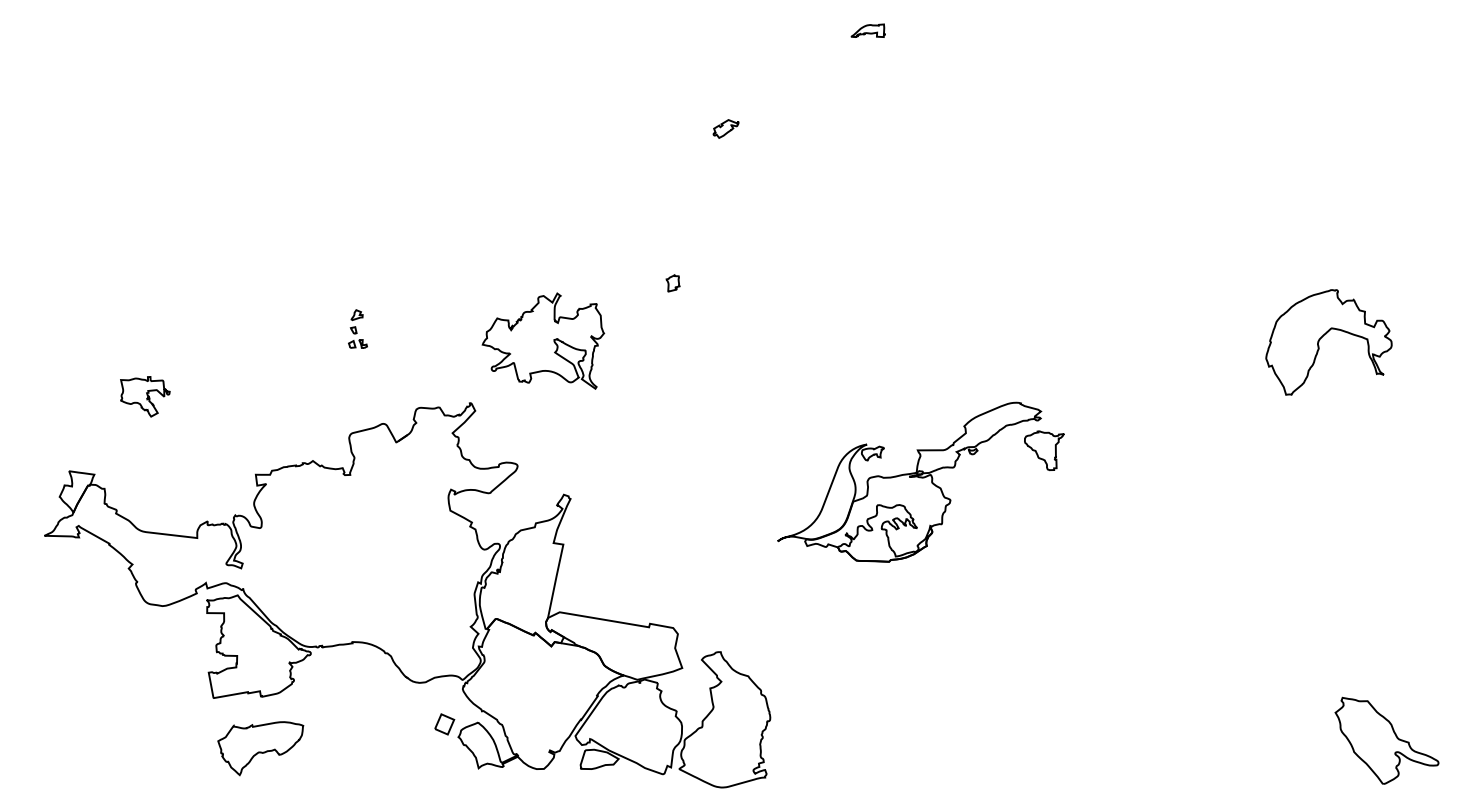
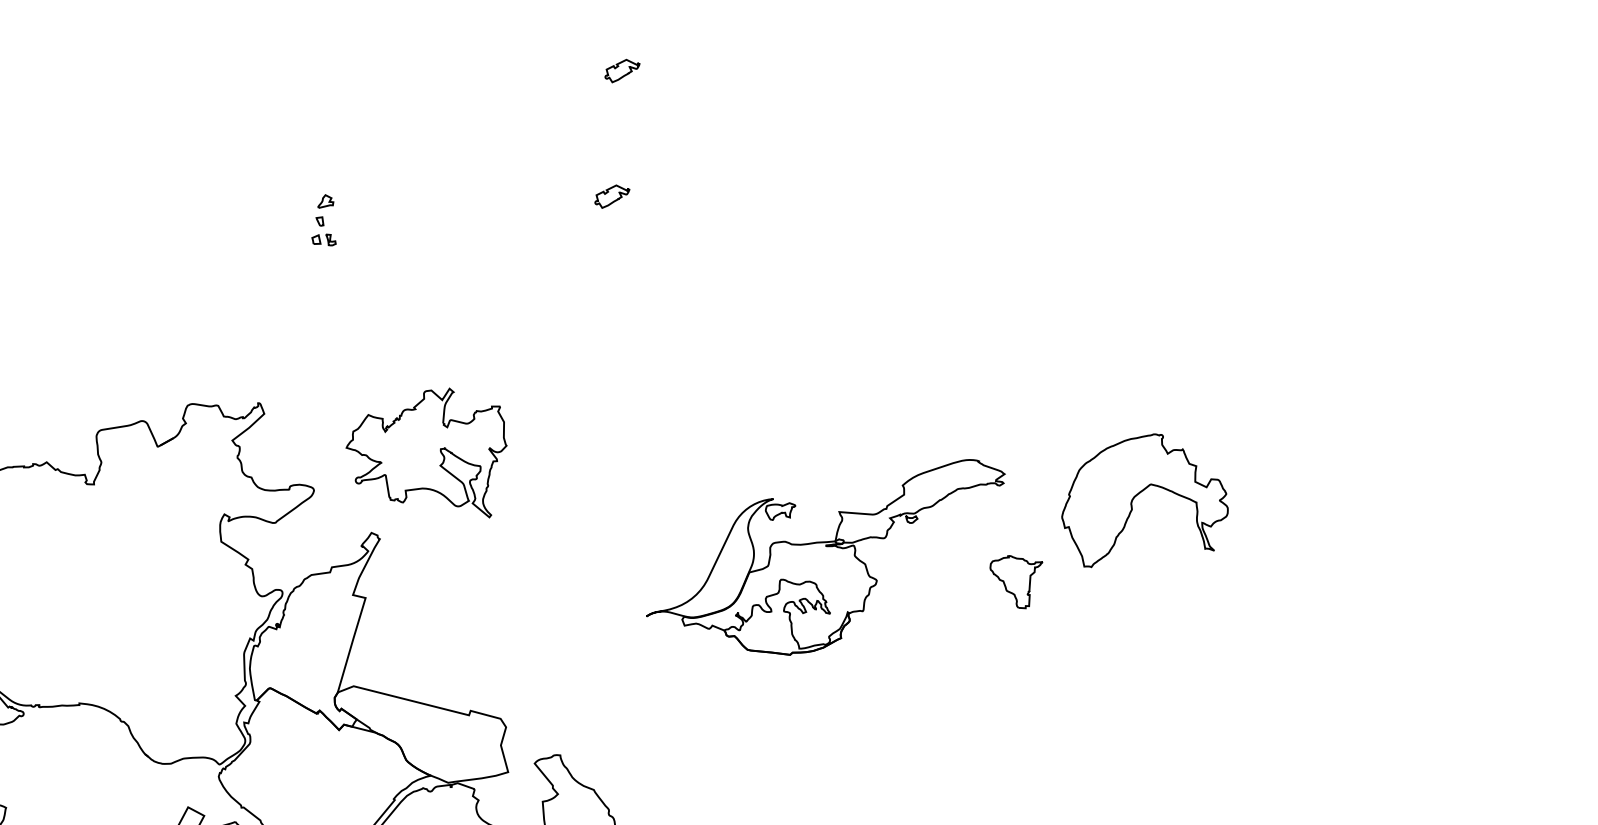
part: (725, 224) -> (611, 196), added
part: (672, 283) -> (535, 267), removed
part: (357, 328) -> (325, 219), moved
part: (1323, 336) -> (1139, 494), moved
part: (543, 340) -> (426, 448), moved
part: (1044, 450) -> (1015, 581), moved

